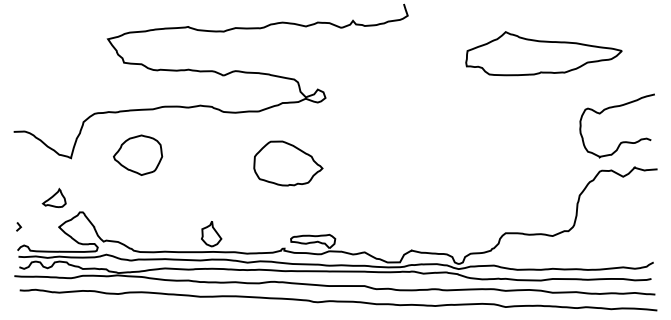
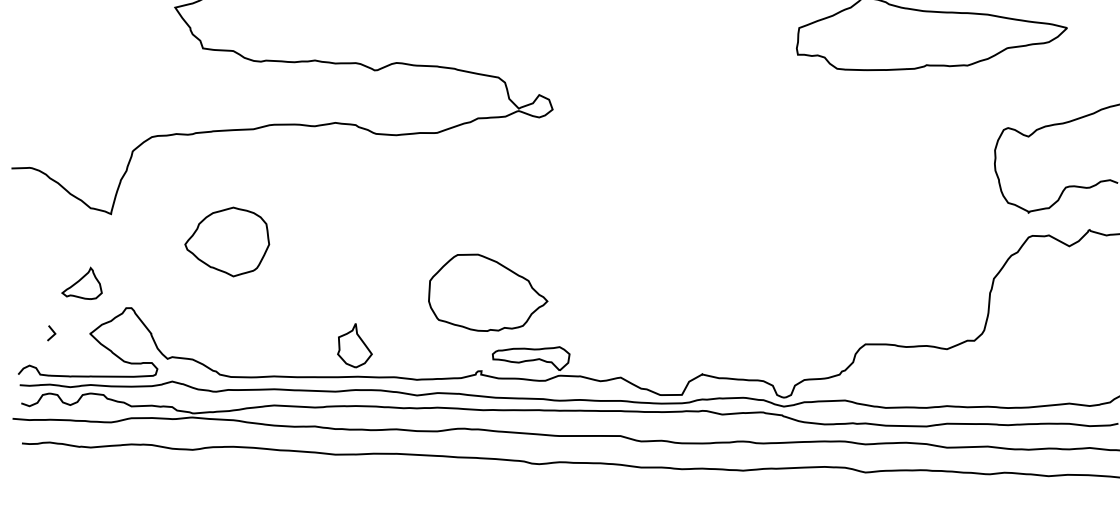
part: (138, 154) -> (228, 240), moved
part: (288, 163) -> (488, 292), moved
line: (18, 225) -> (51, 330), moved

